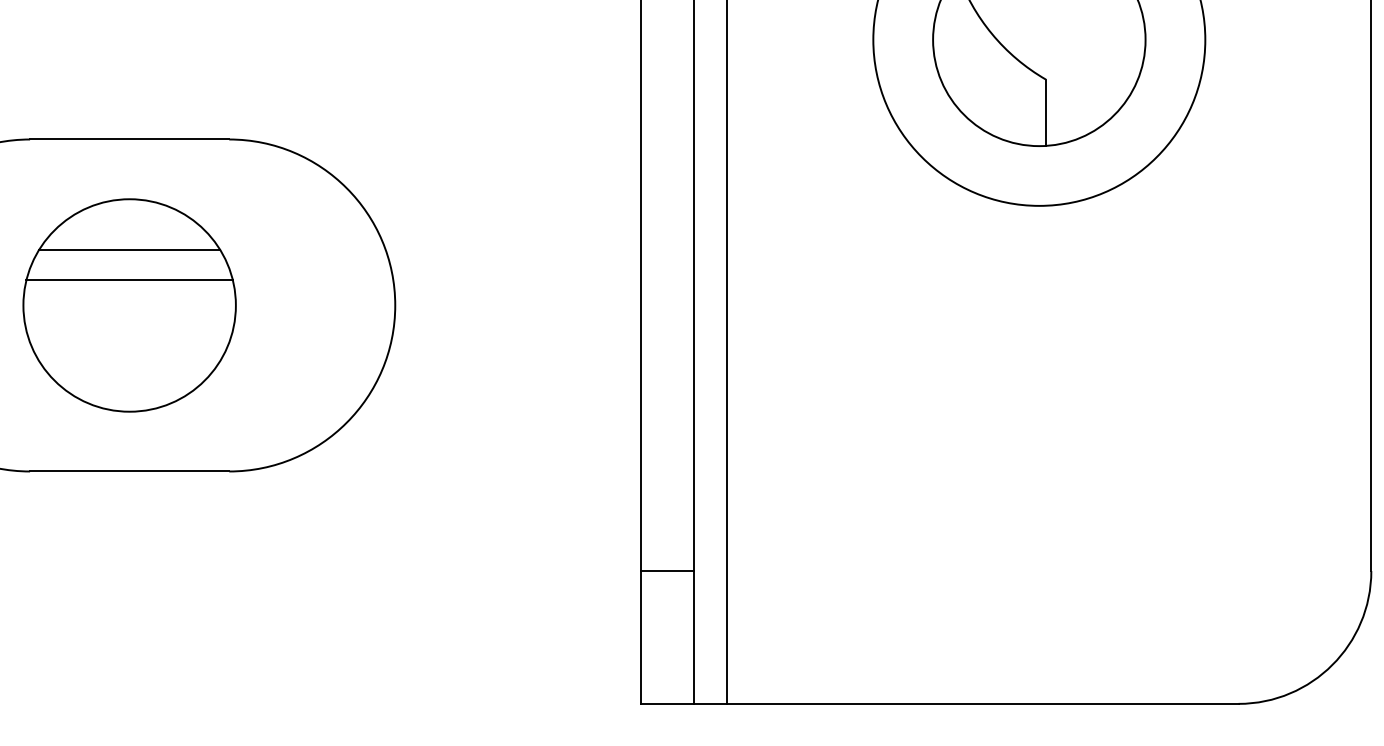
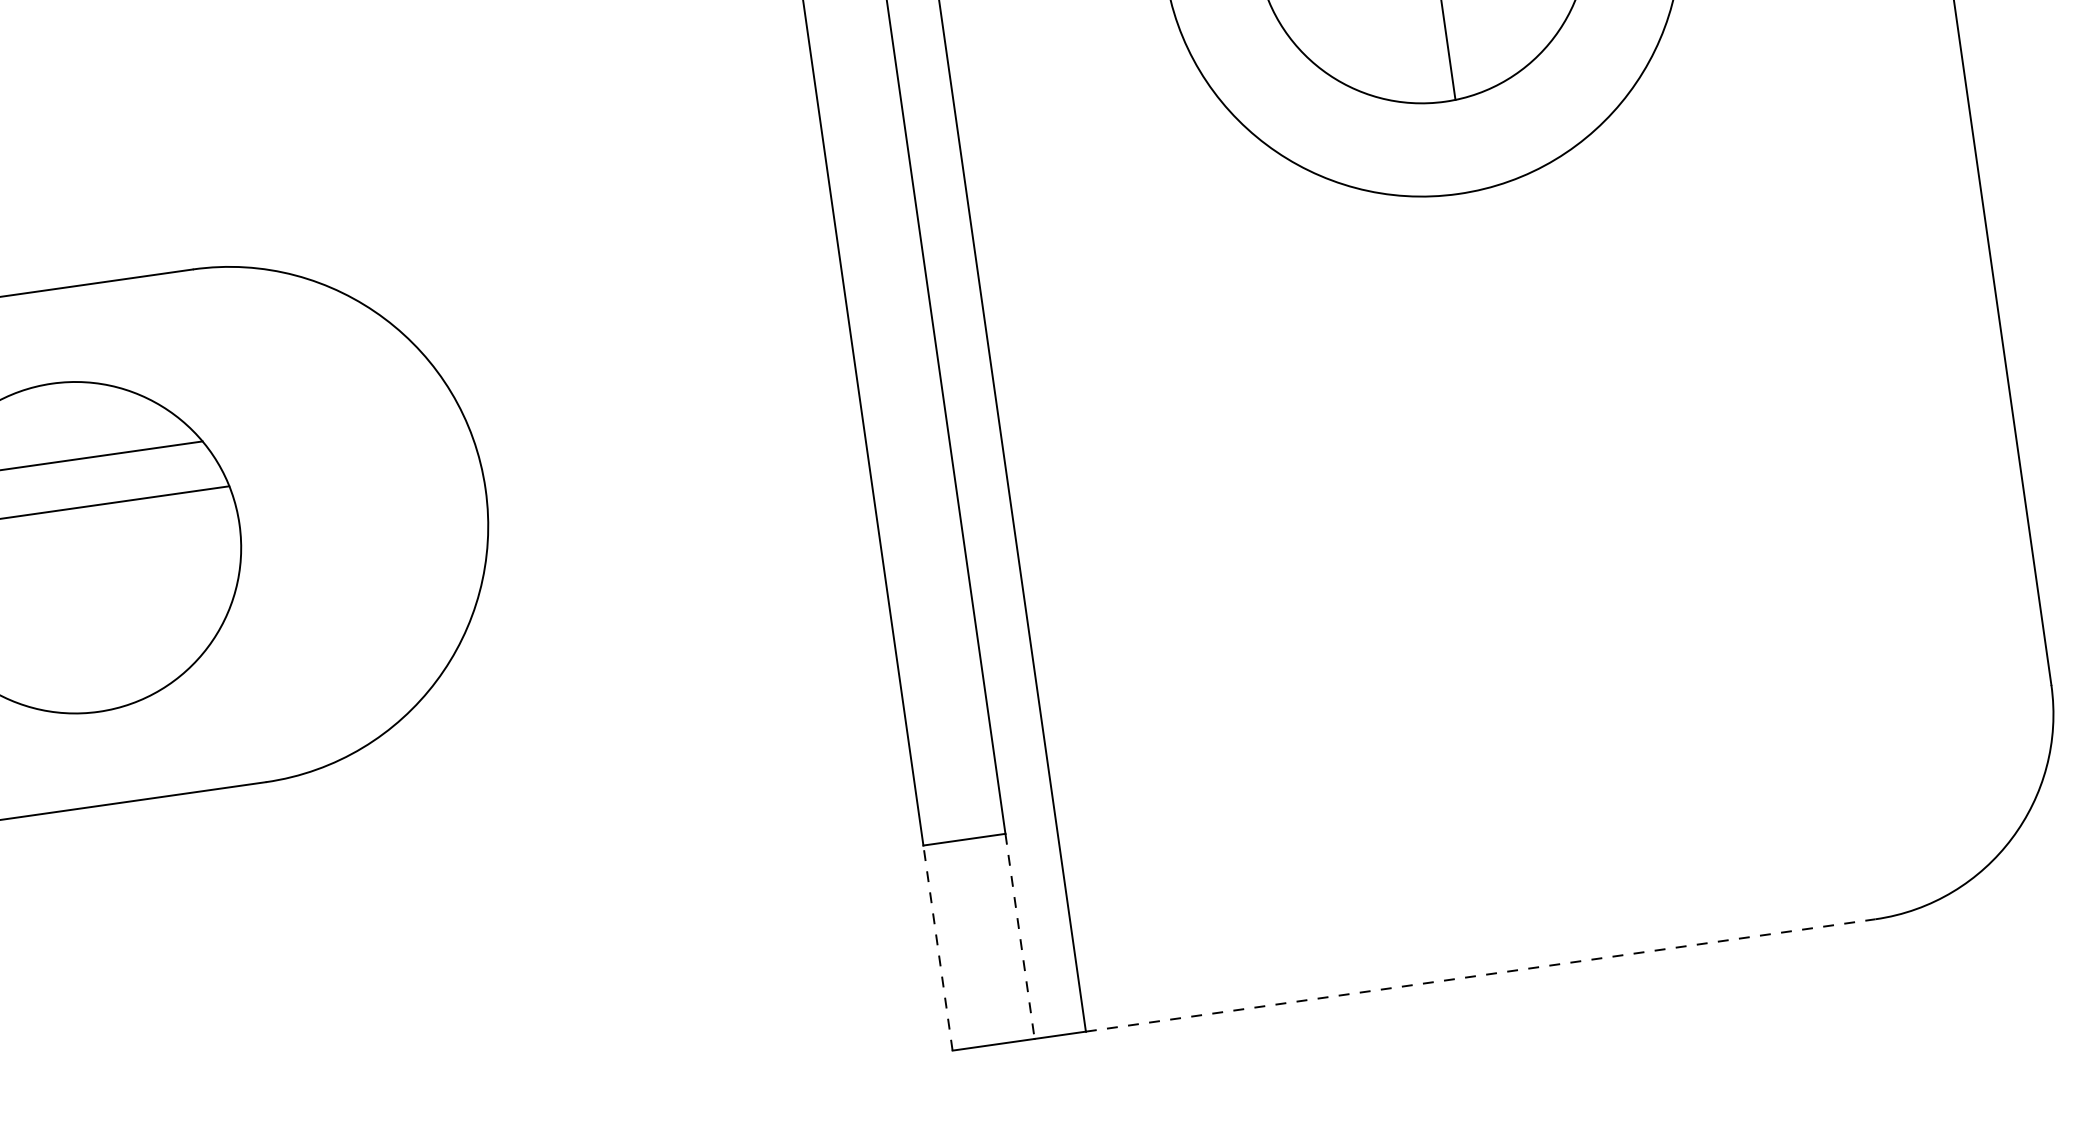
line: (640, 636) -> (937, 946), solid -> dashed
line: (694, 637) -> (1020, 936), solid -> dashed
line: (982, 703) -> (1480, 974), solid -> dashed

